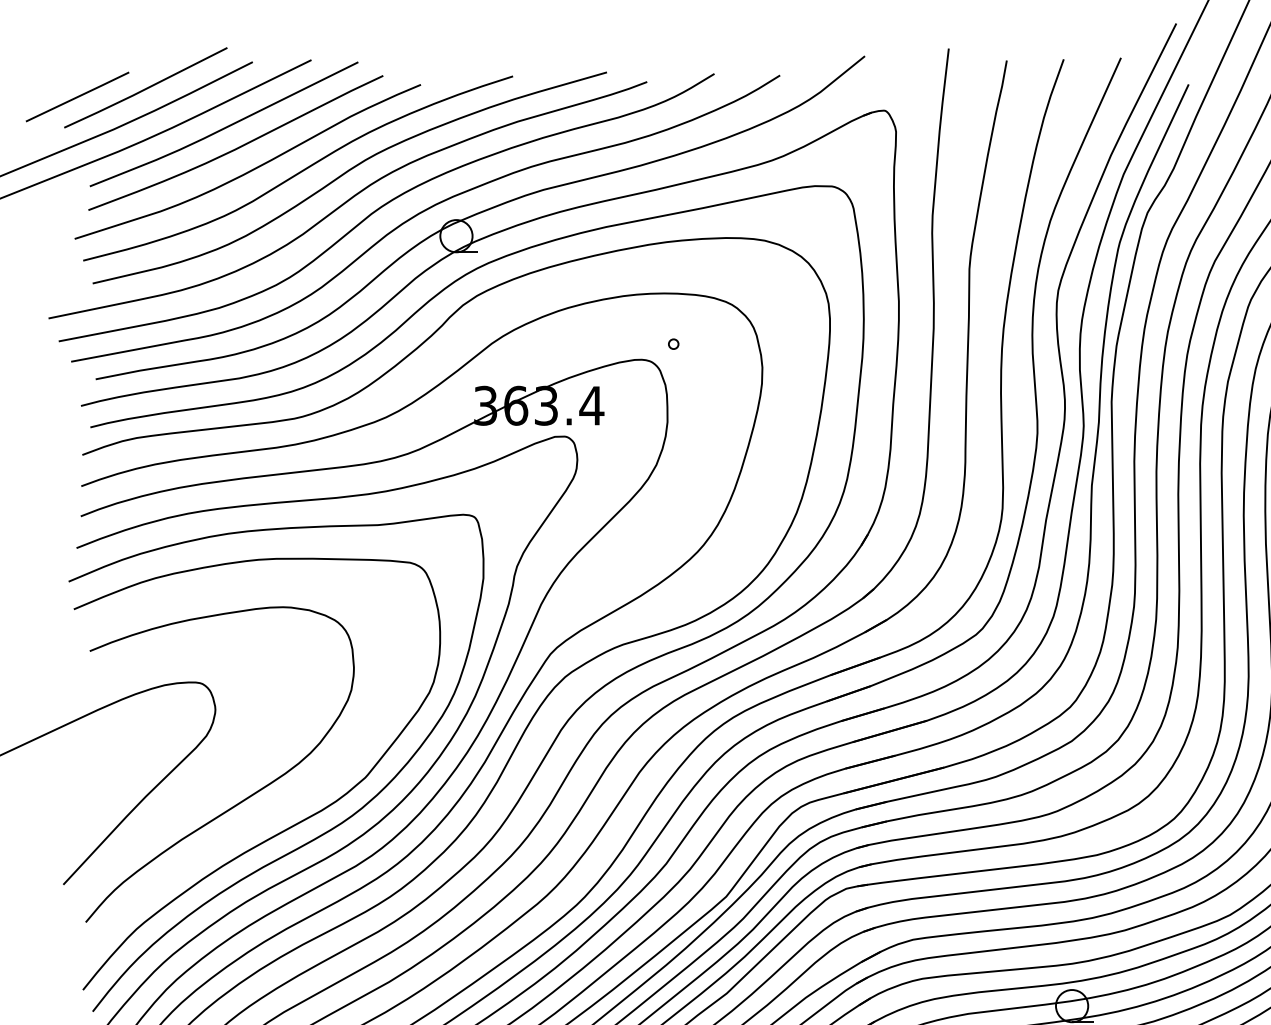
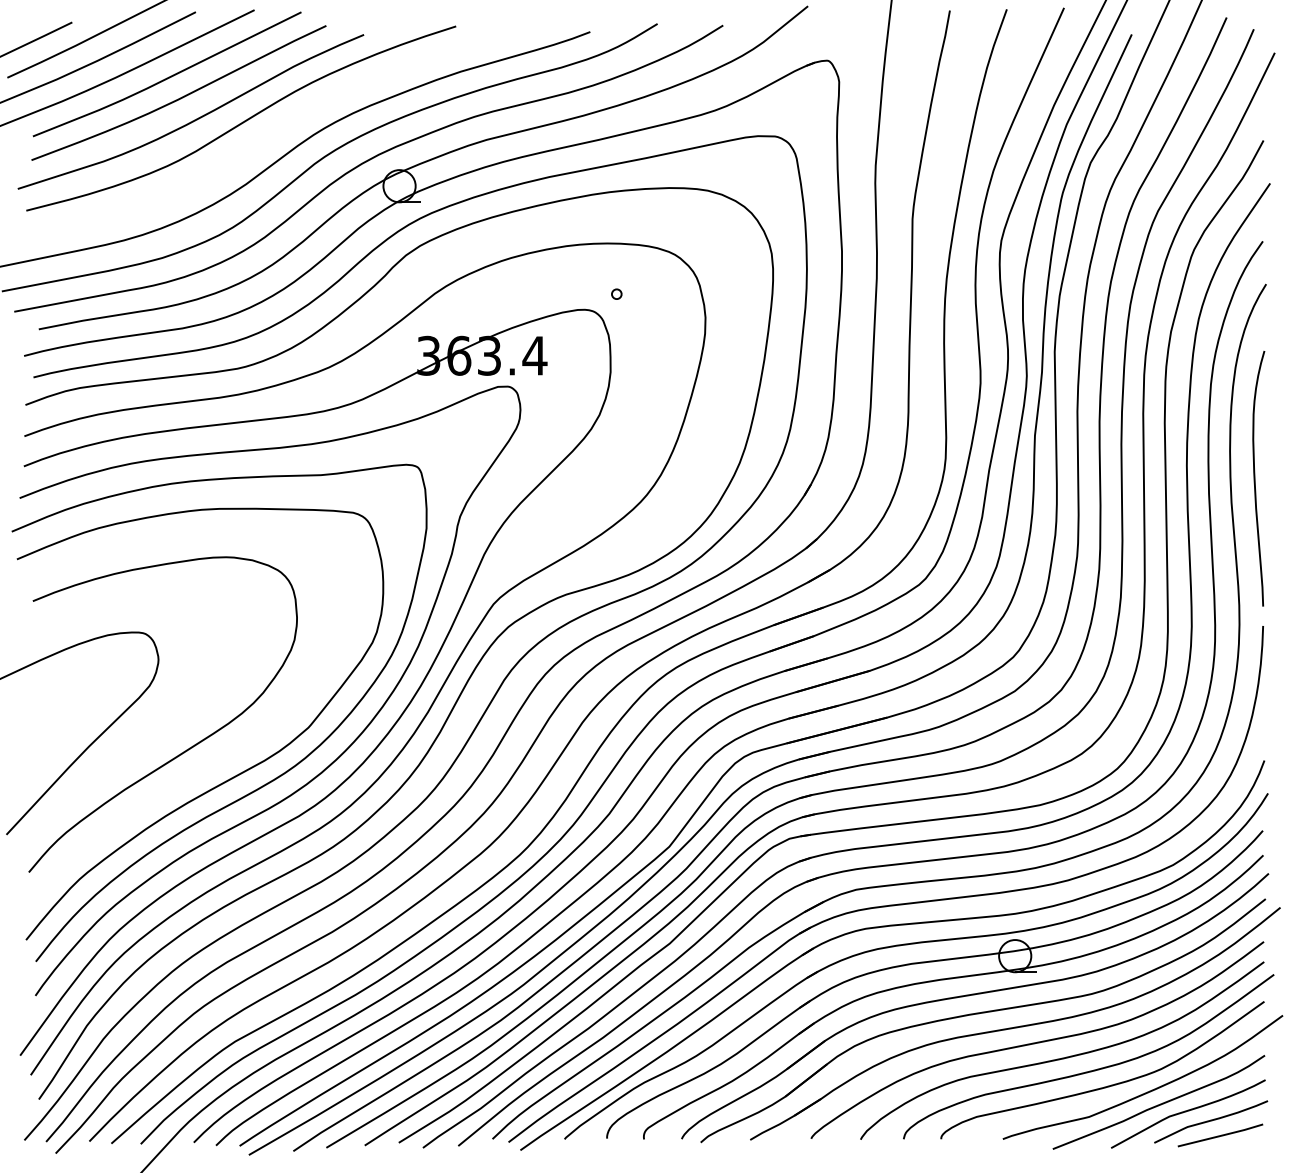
curve: (346, 173) -> (289, 123), removed

